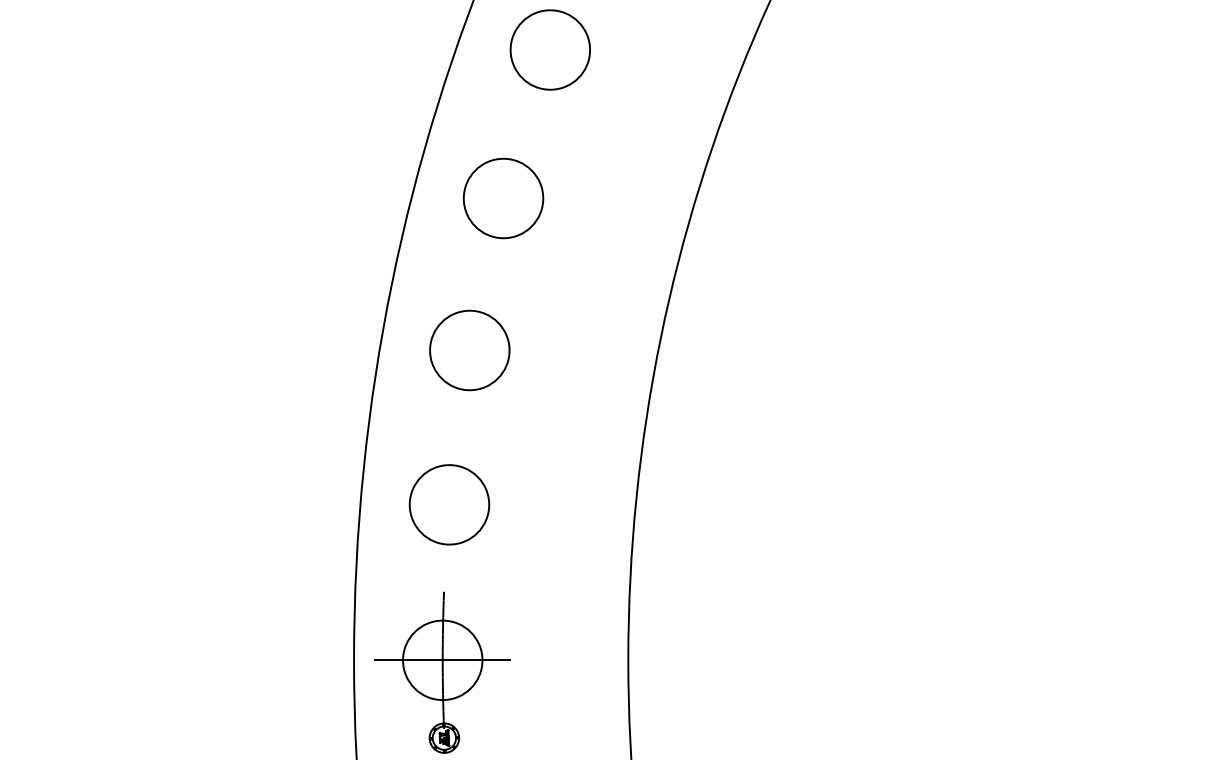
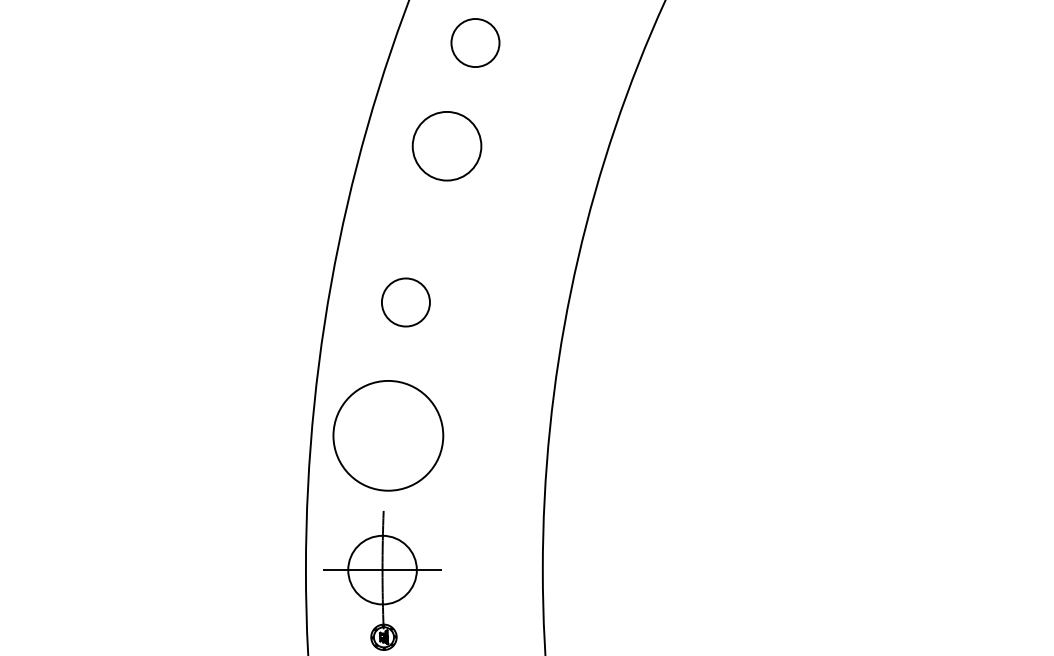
circle: (550, 49) -> (475, 42), size x0.7
circle: (502, 198) -> (446, 146), moved
circle: (469, 350) -> (405, 302), size x0.7
circle: (449, 504) -> (388, 435), size x1.6

